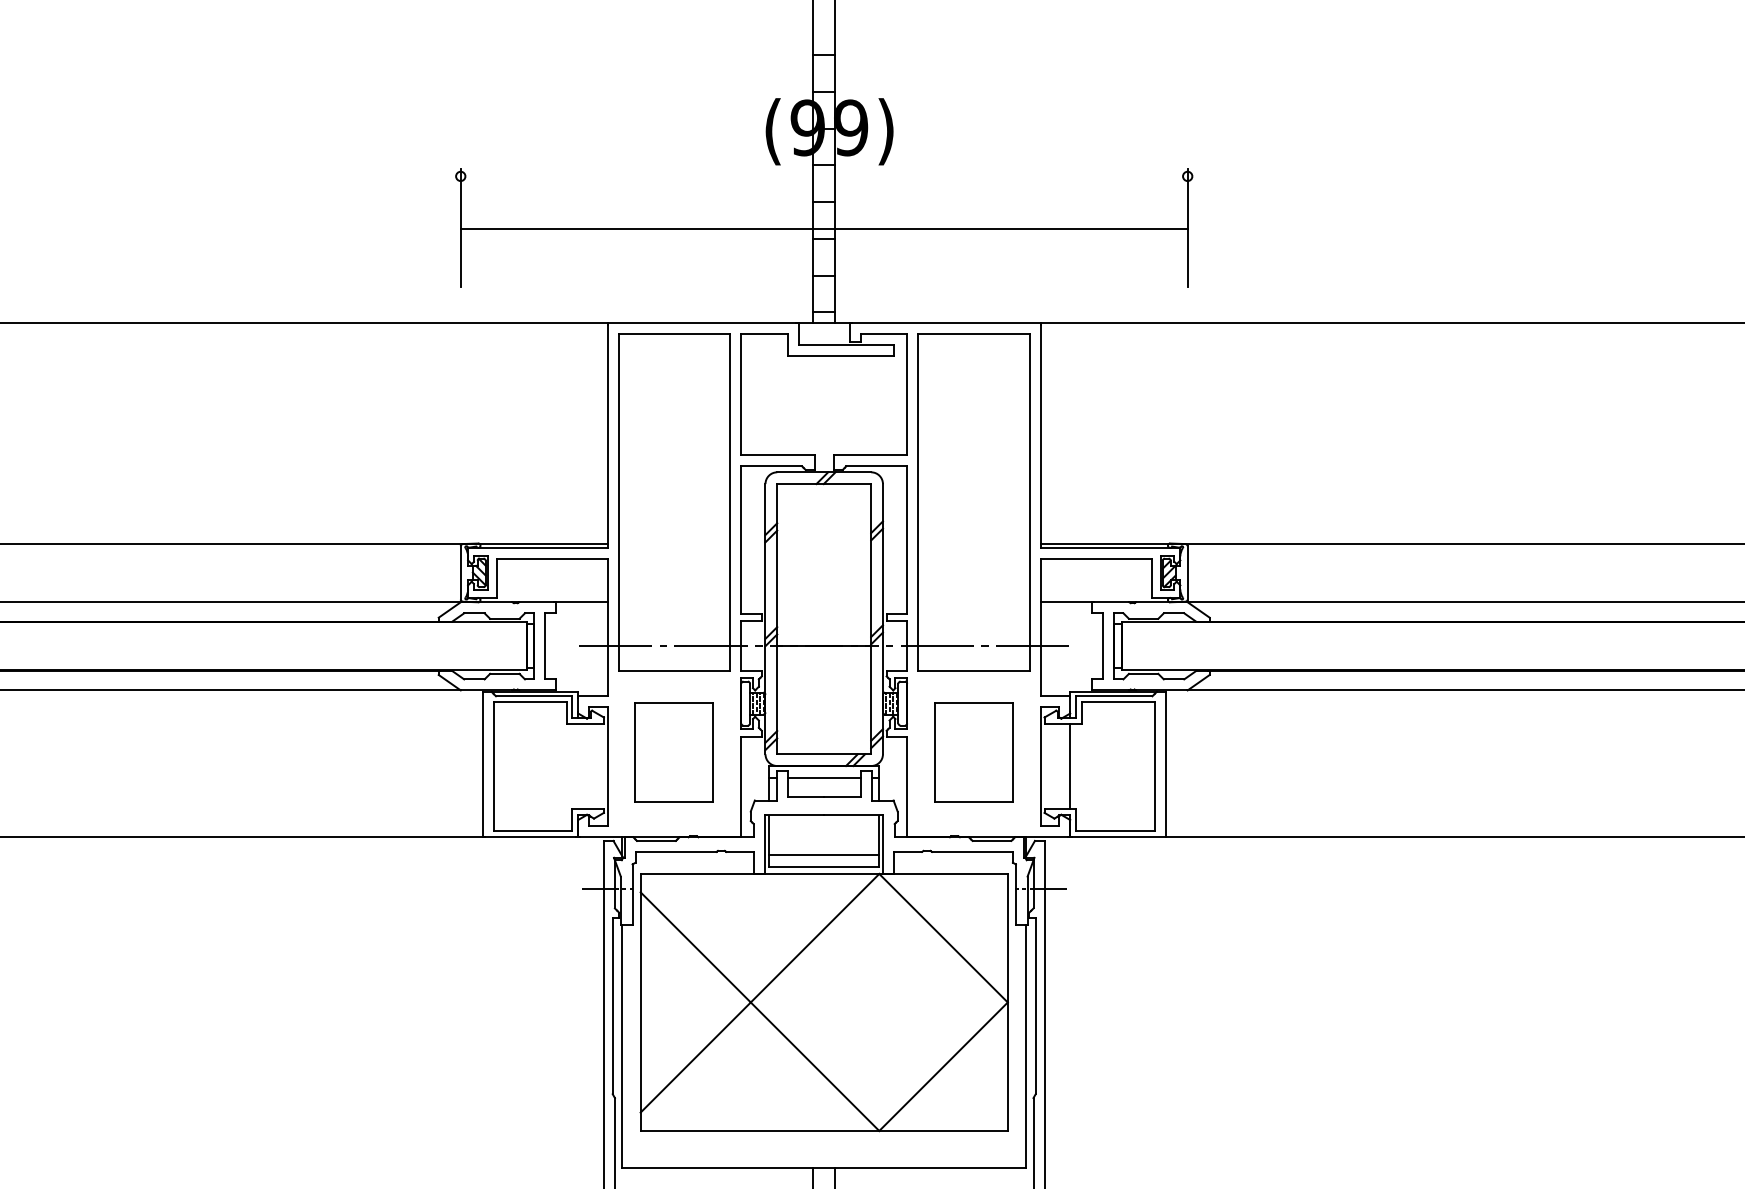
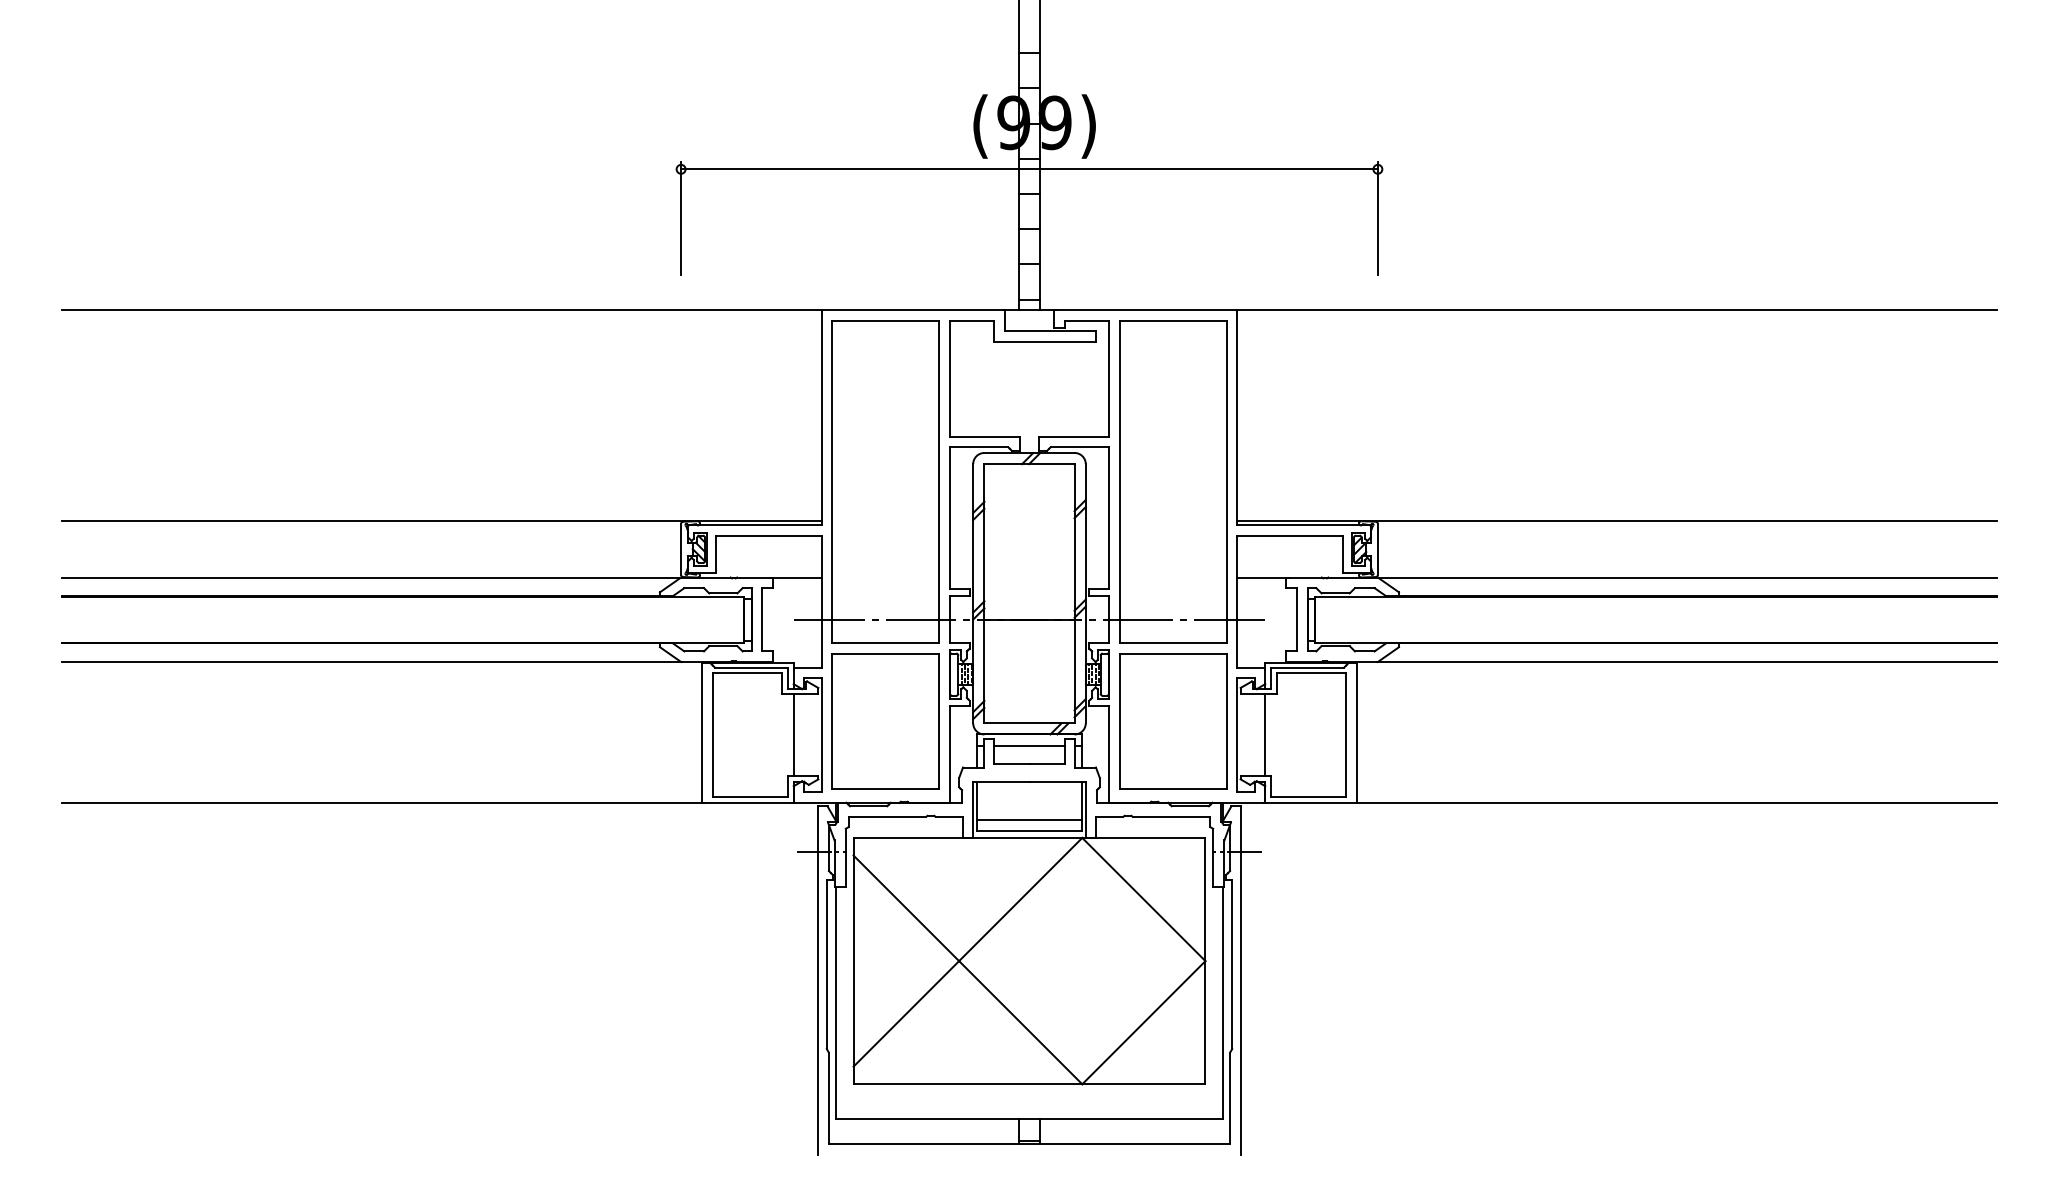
line: (824, 228) -> (1029, 169), moved
part: (674, 752) -> (885, 721), size x1.43
part: (974, 752) -> (1173, 721), size x1.43
line: (578, 767) -> (793, 735), added

